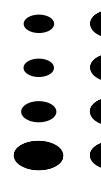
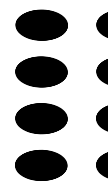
part: (38, 23) -> (41, 24), size x1.67
part: (38, 67) -> (41, 71), size x1.67
part: (38, 111) -> (41, 118), size x1.43

